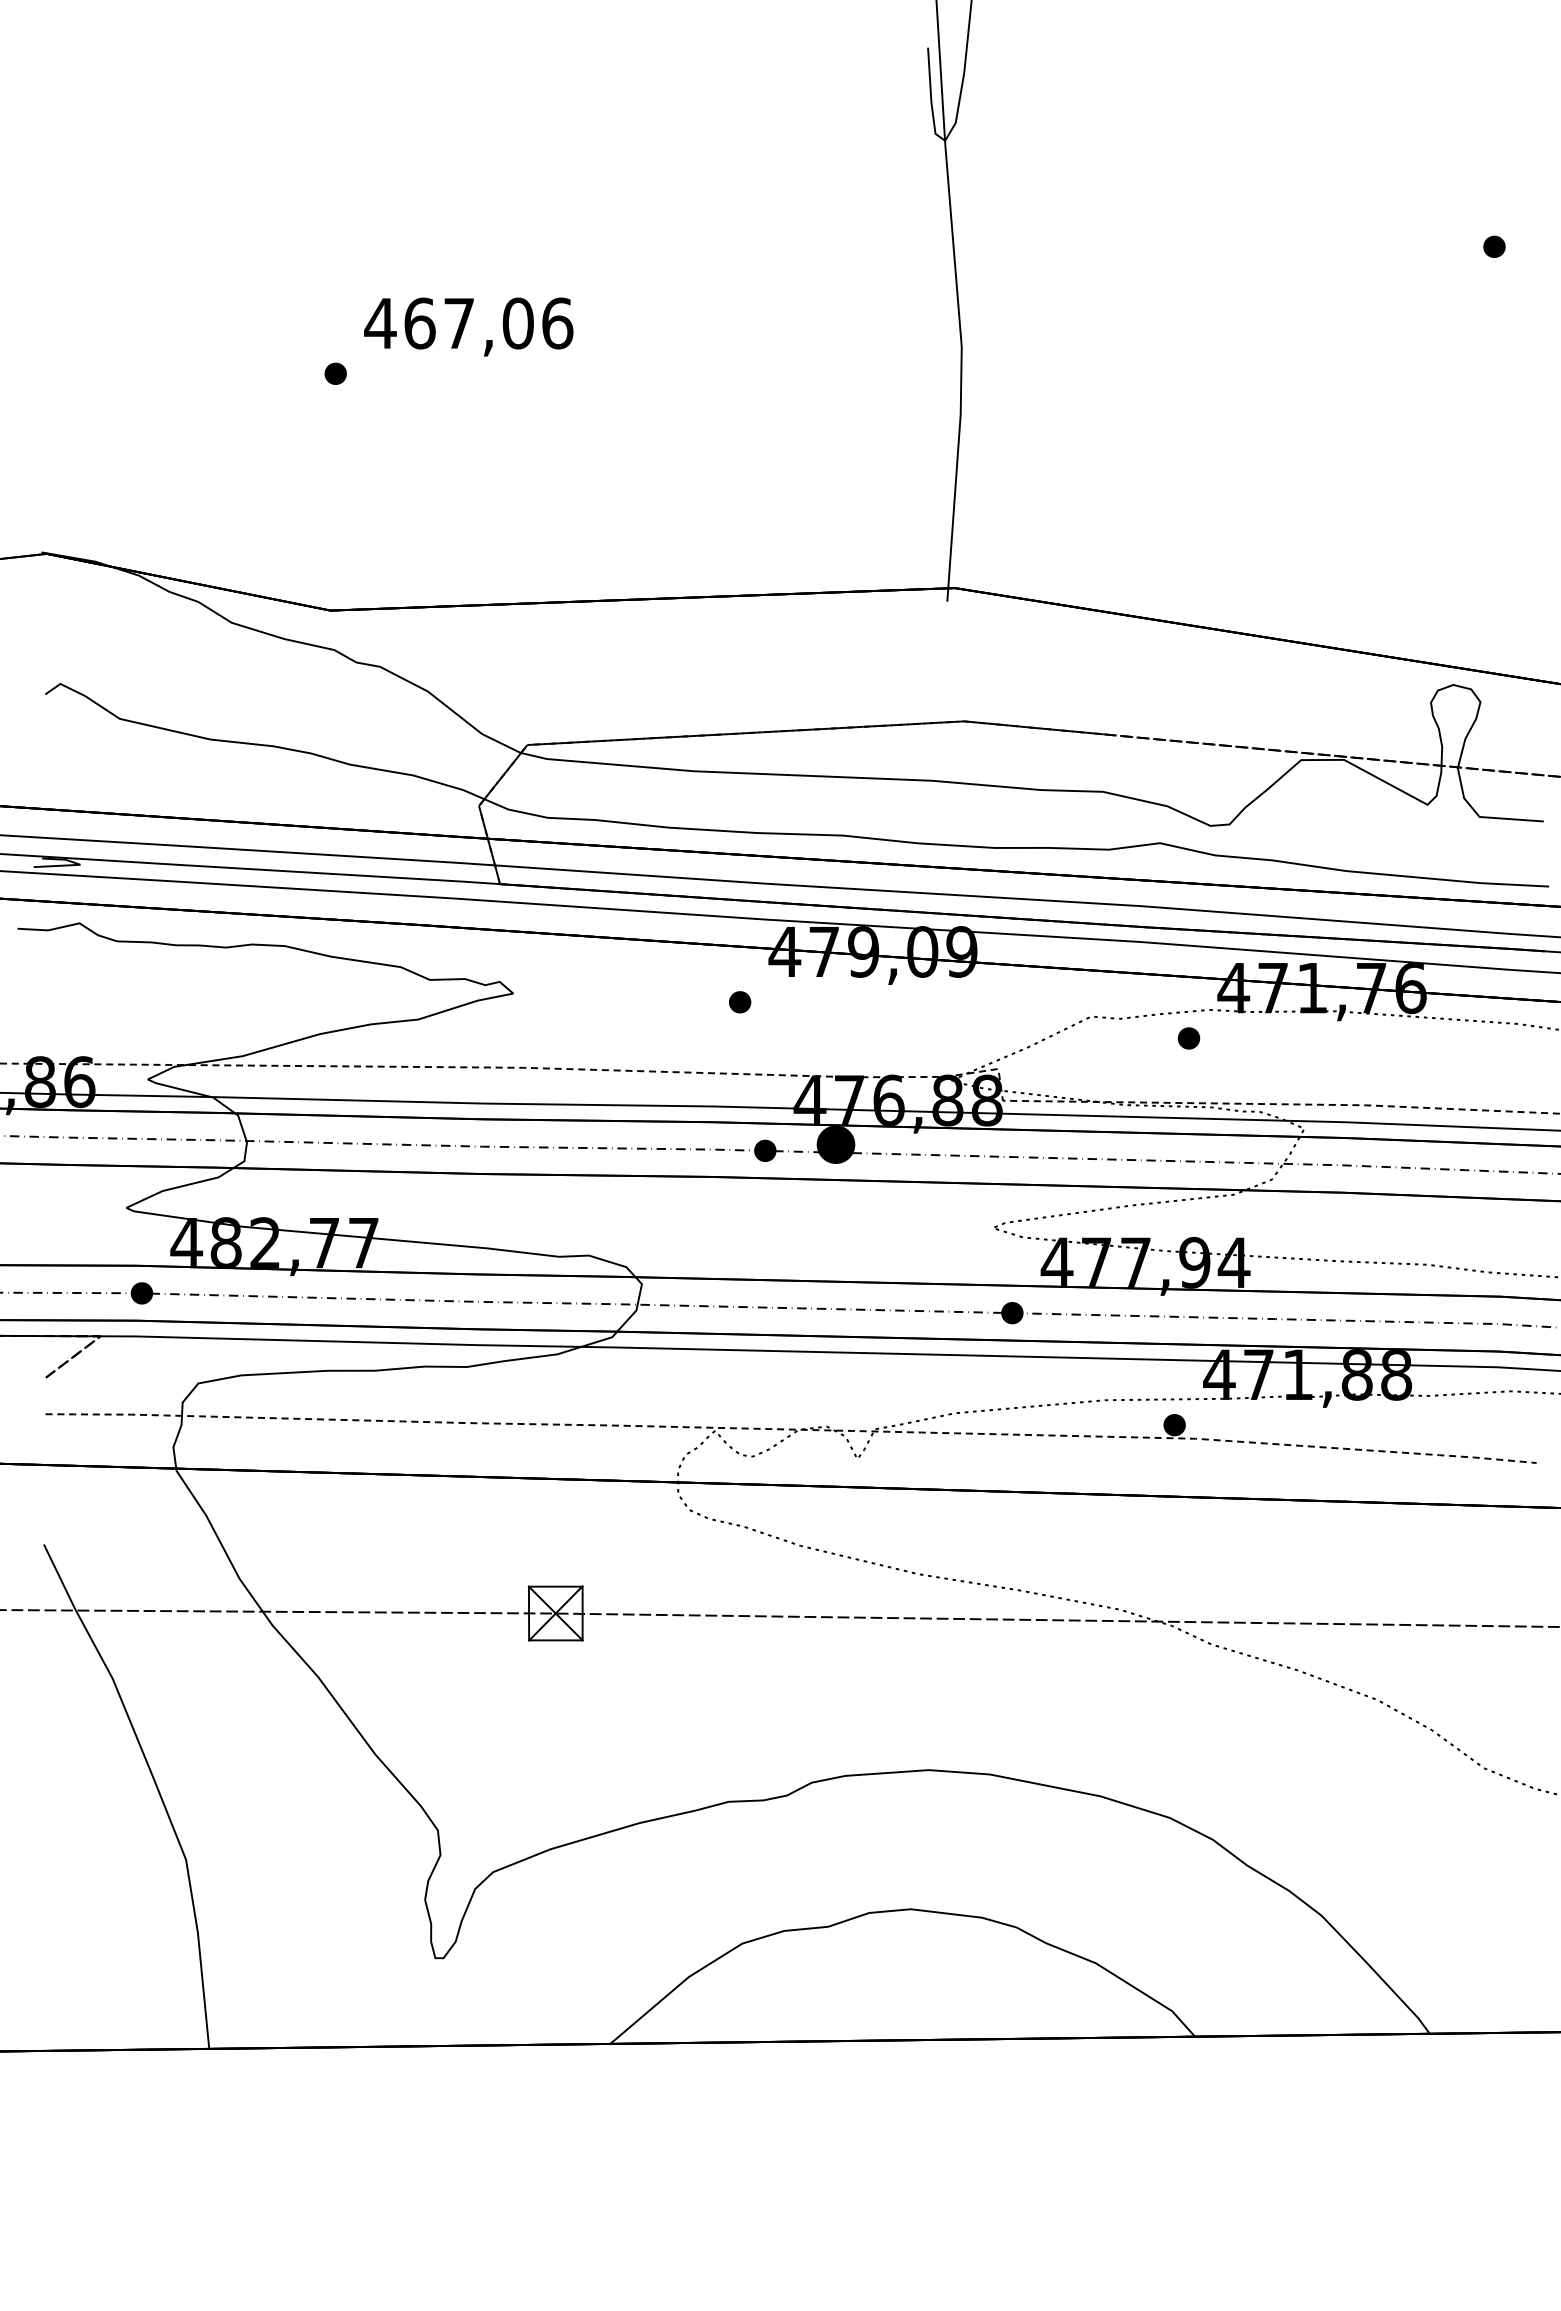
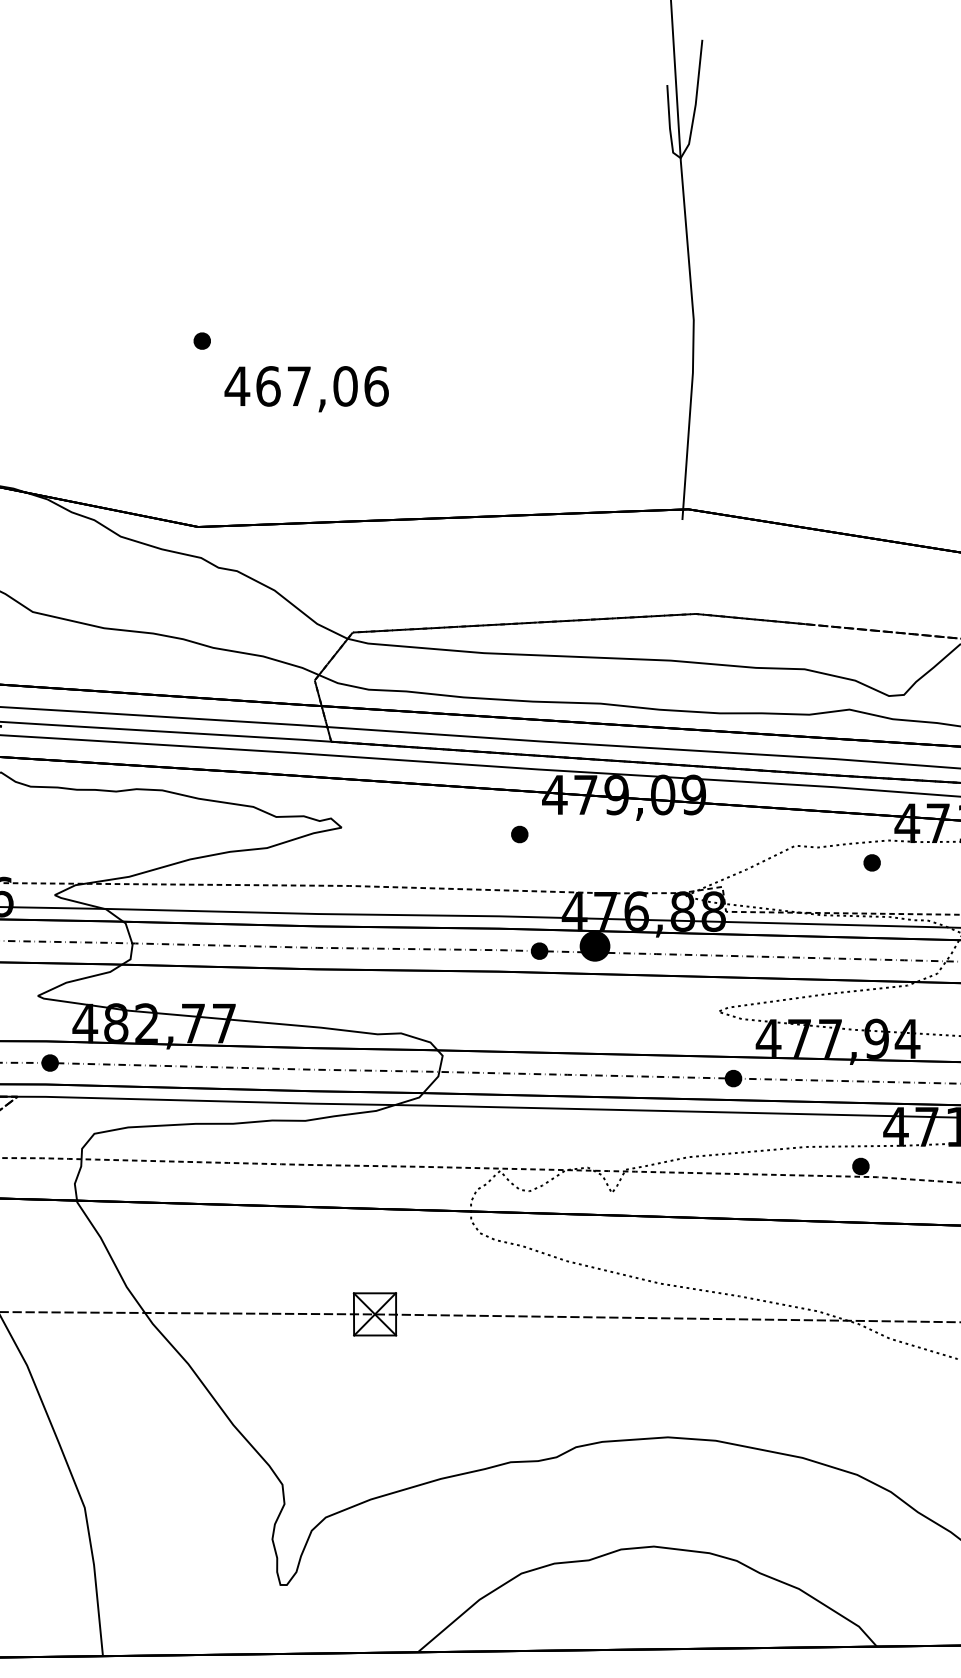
text: (468, 326) -> (306, 388), moved

